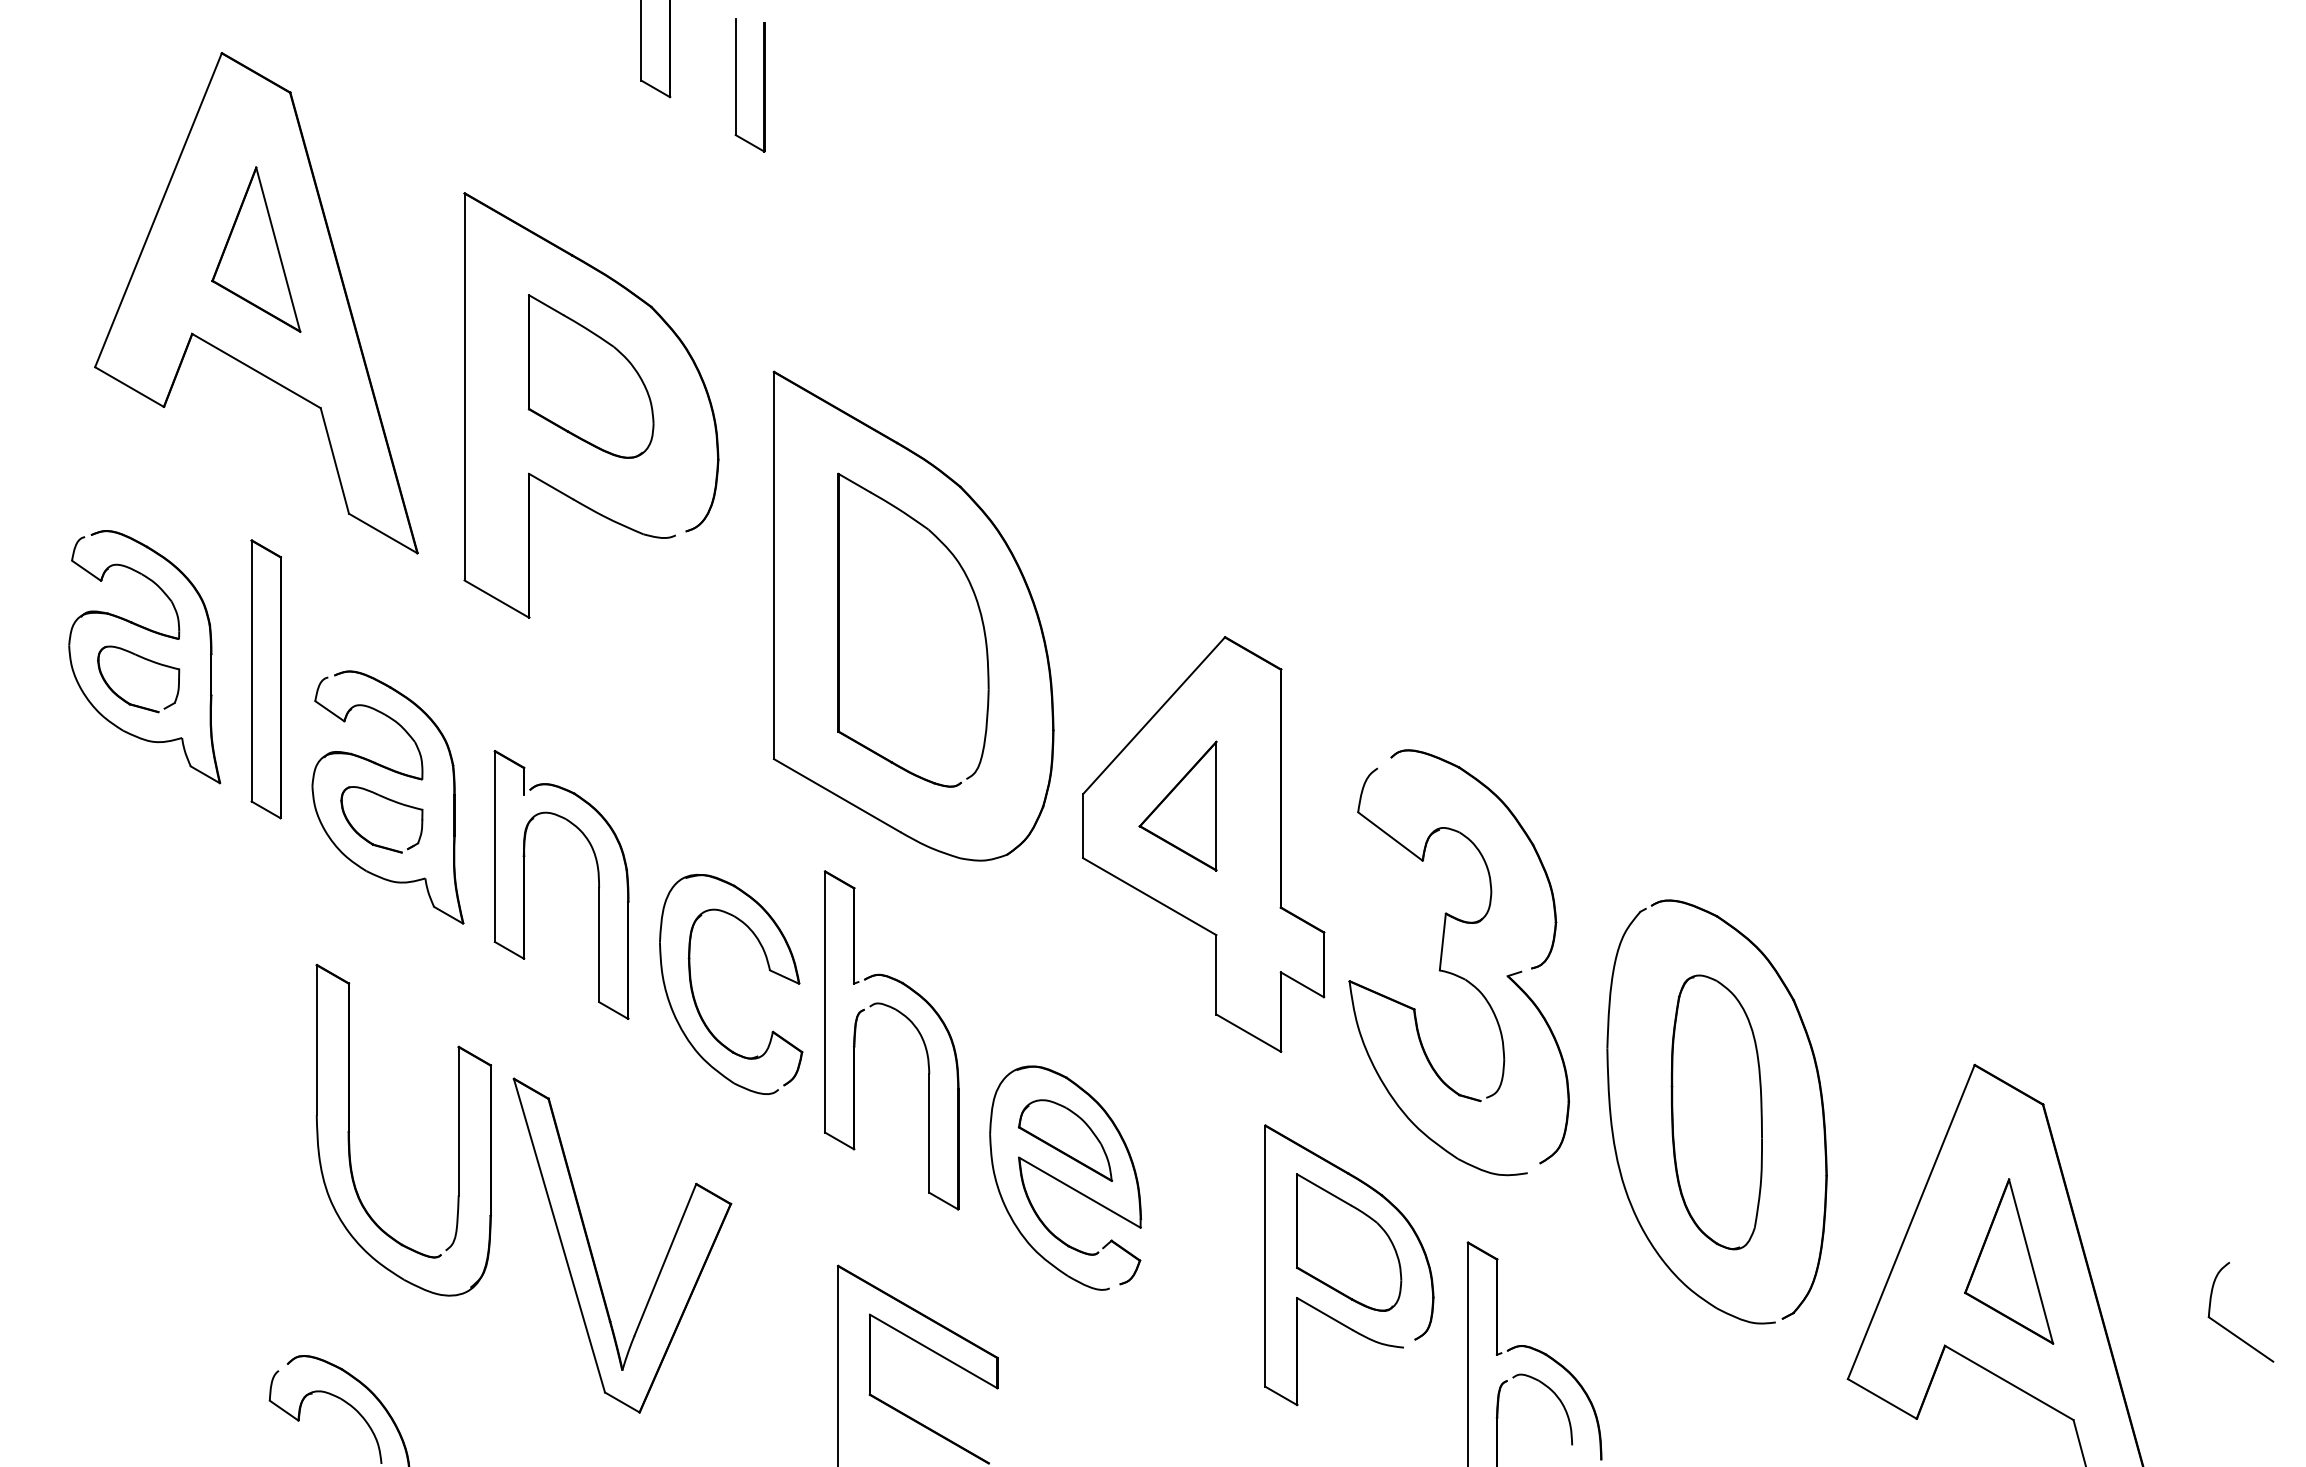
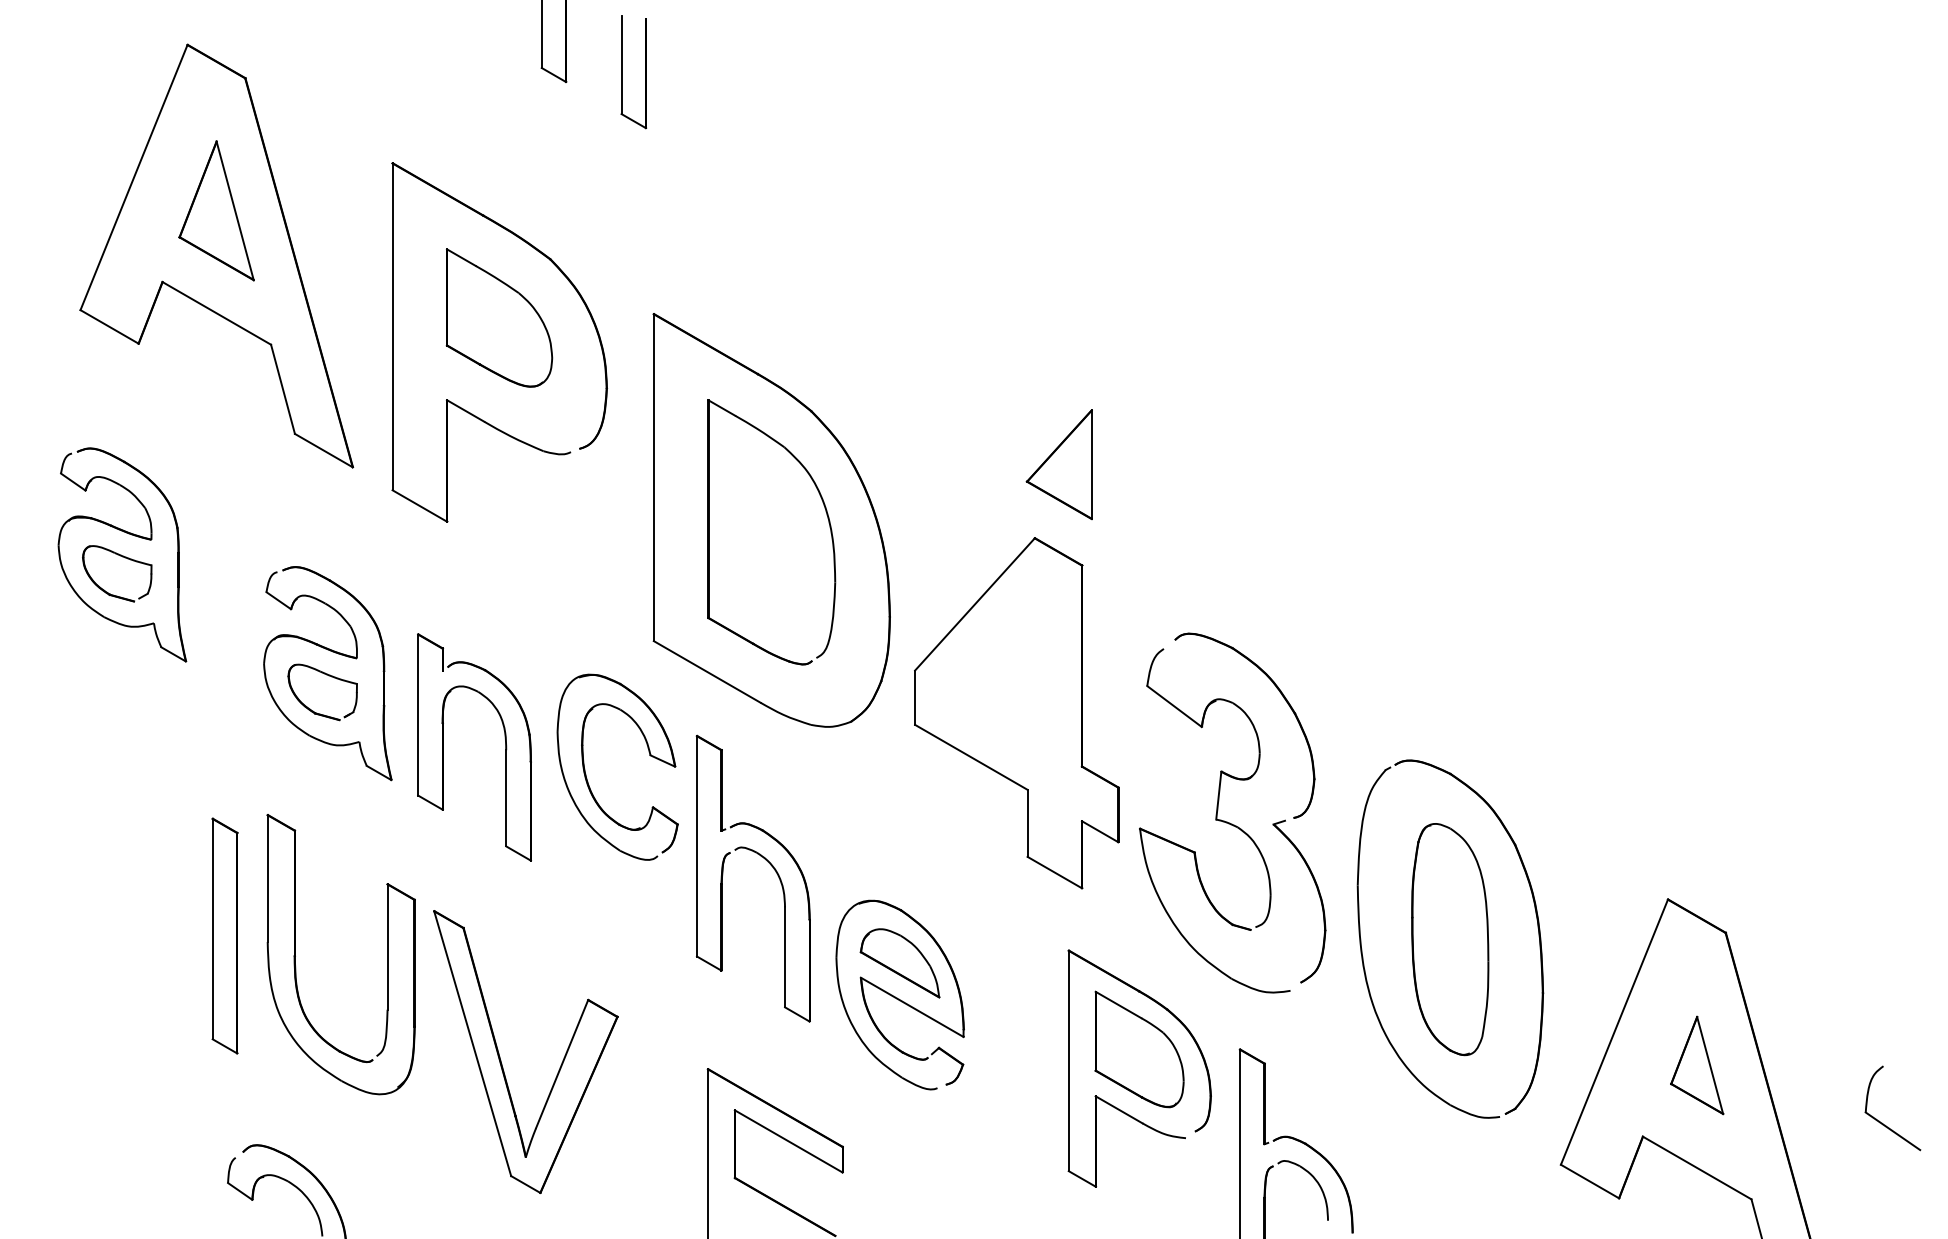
part: (265, 679) -> (224, 936), moved
part: (1177, 805) -> (1058, 464), moved
part: (694, 994) -> (586, 775), moved
part: (2009, 1261) -> (1697, 1065), size x0.7

